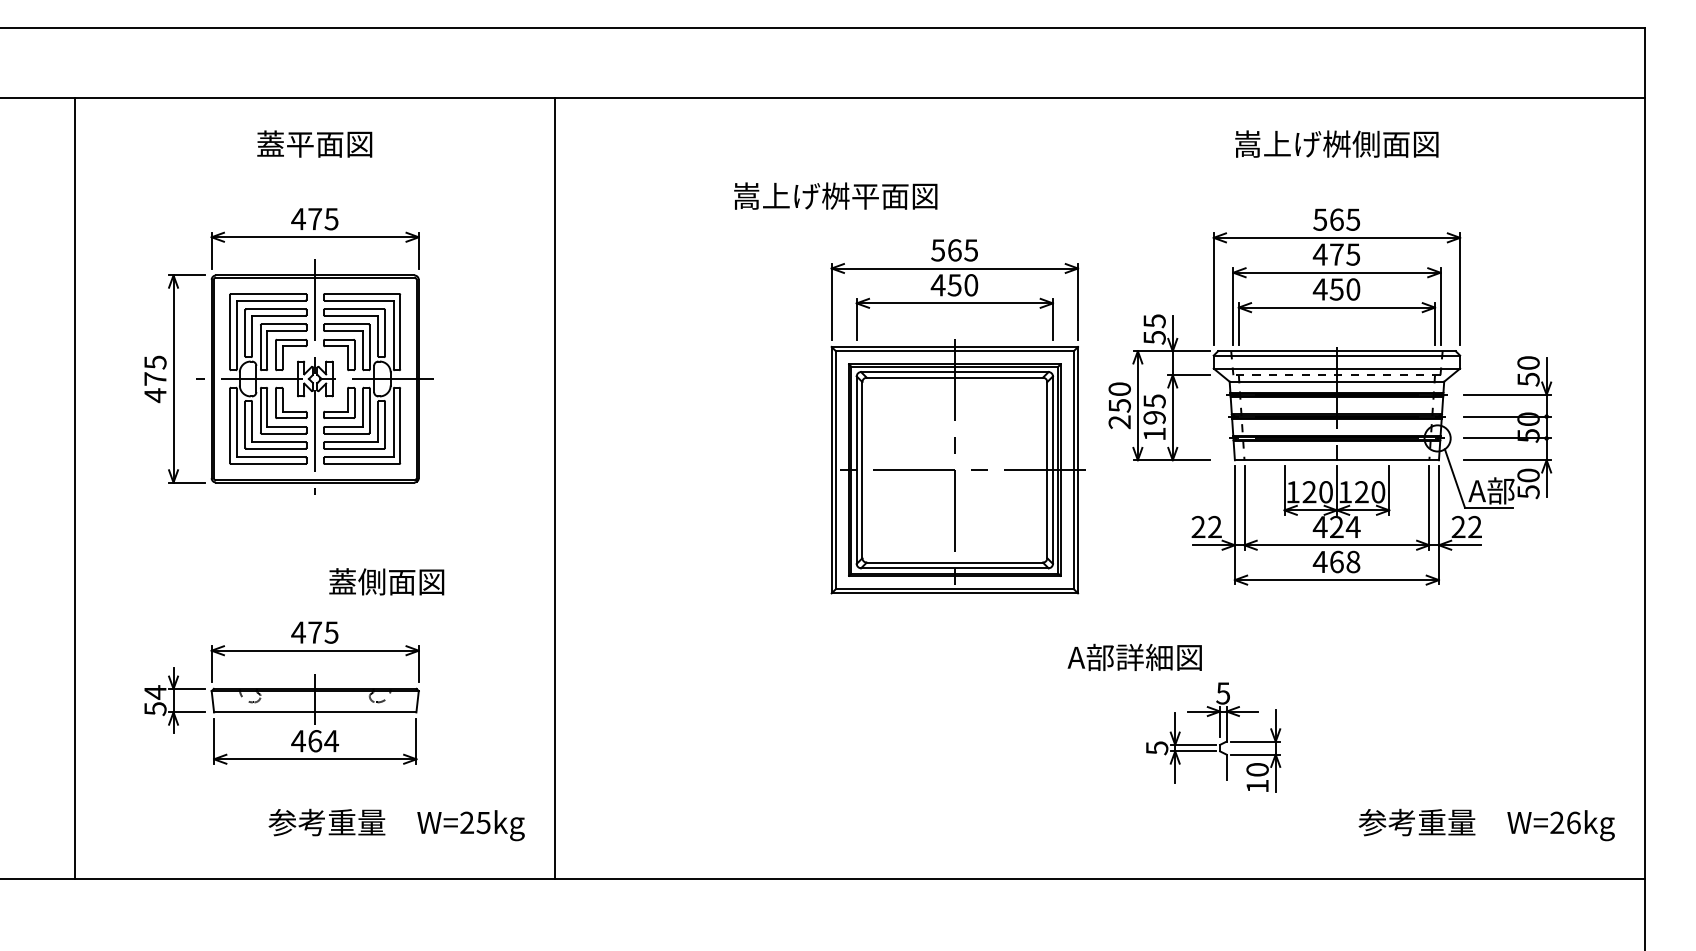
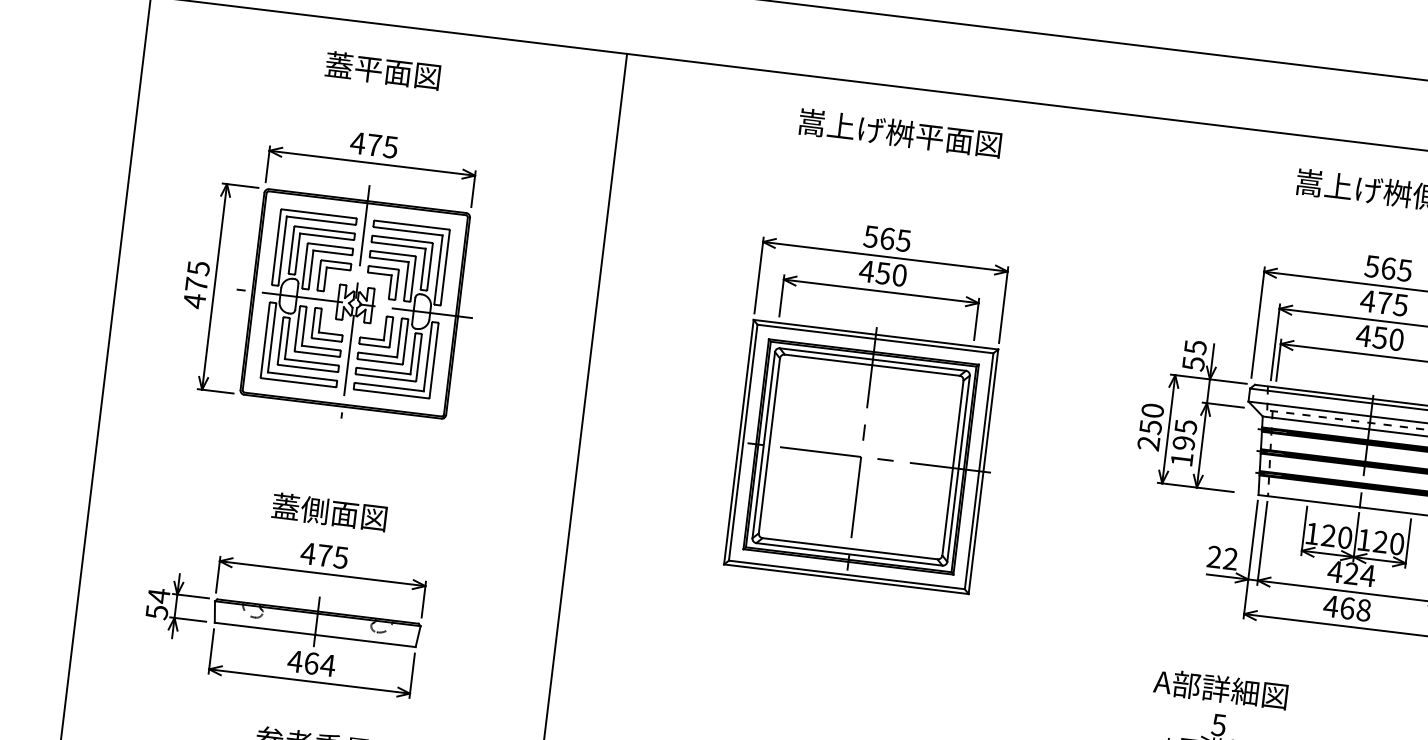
text: (835, 195) -> (900, 132), moved
part: (957, 416) -> (870, 404), moved
text: (386, 581) -> (329, 511), moved
text: (1134, 656) -> (1220, 688), moved

